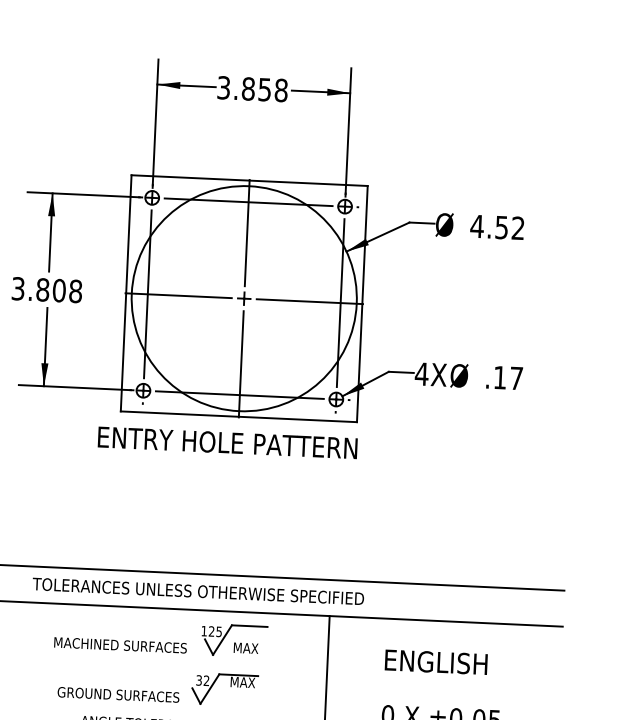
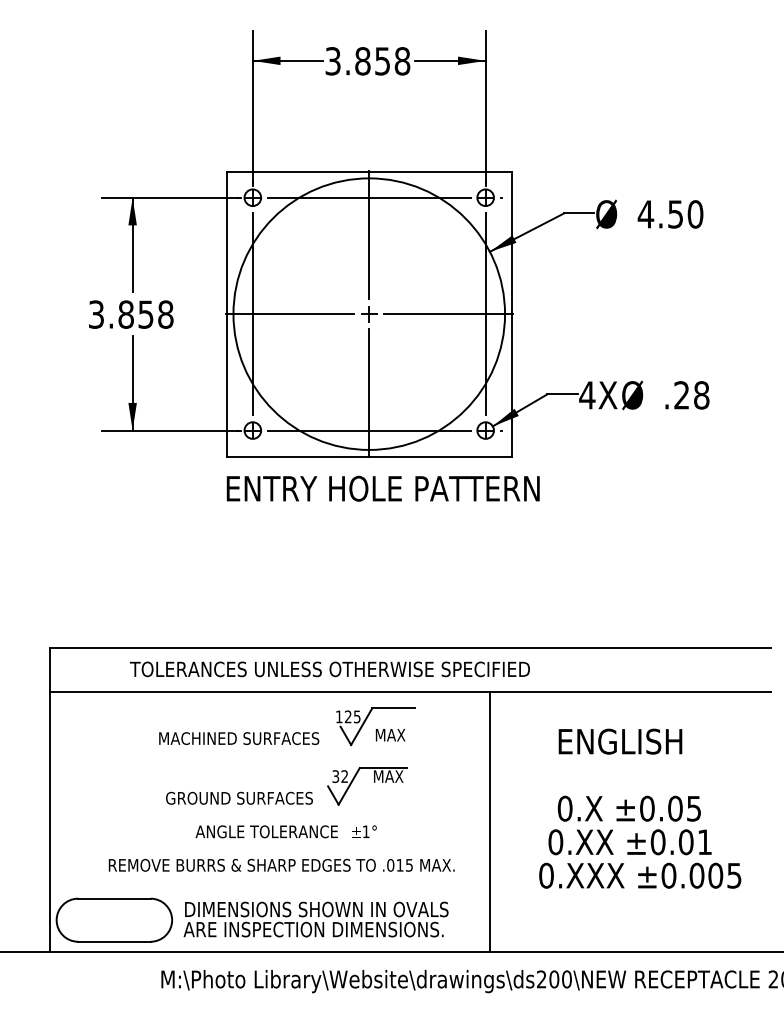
text: (518, 228) -> (695, 214), 4.52 -> 4.50
text: (58, 290) -> (145, 314), 3.808 -> 3.858
text: (508, 378) -> (691, 395), .17 -> .28
text: (227, 442) -> (382, 488), moved

